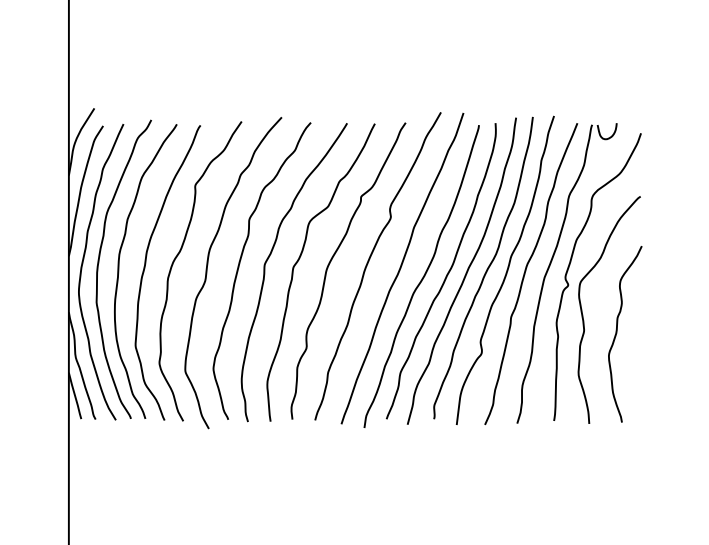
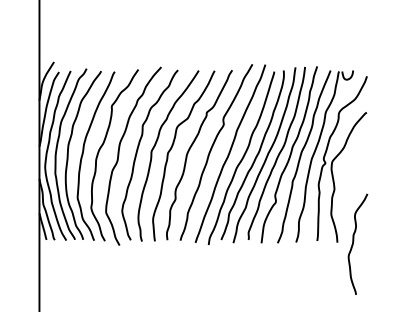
curve: (619, 329) -> (354, 241), moved

